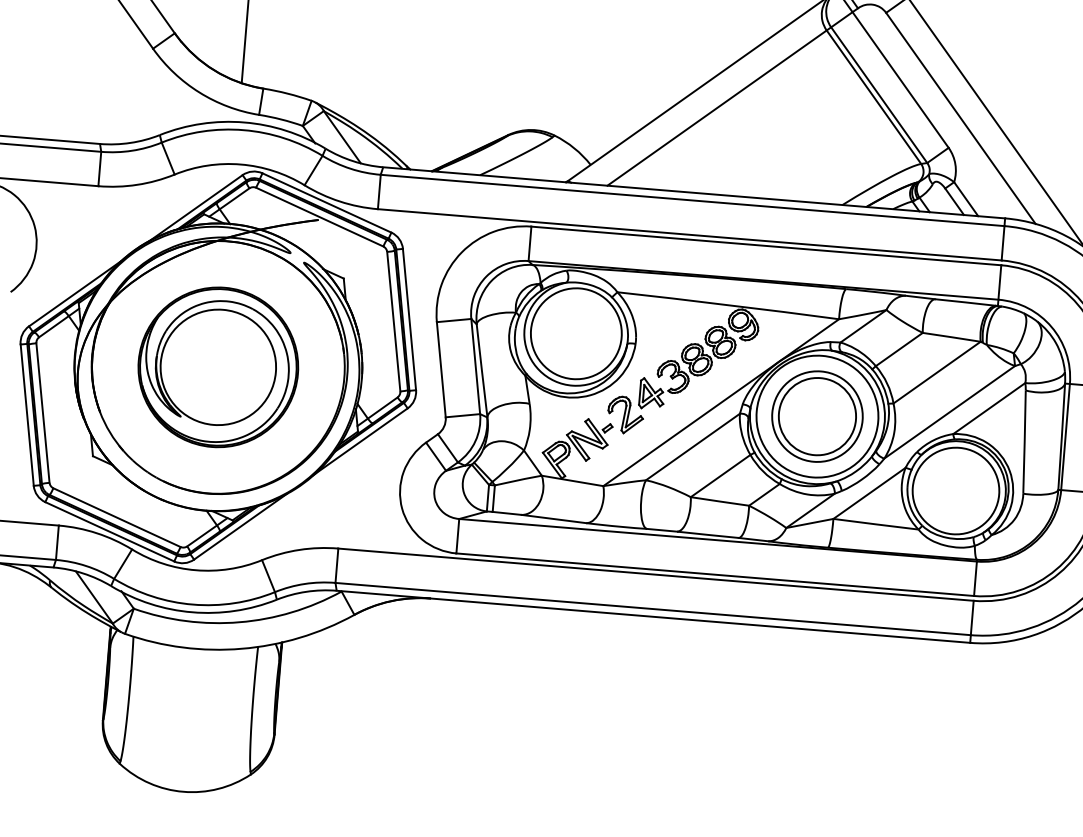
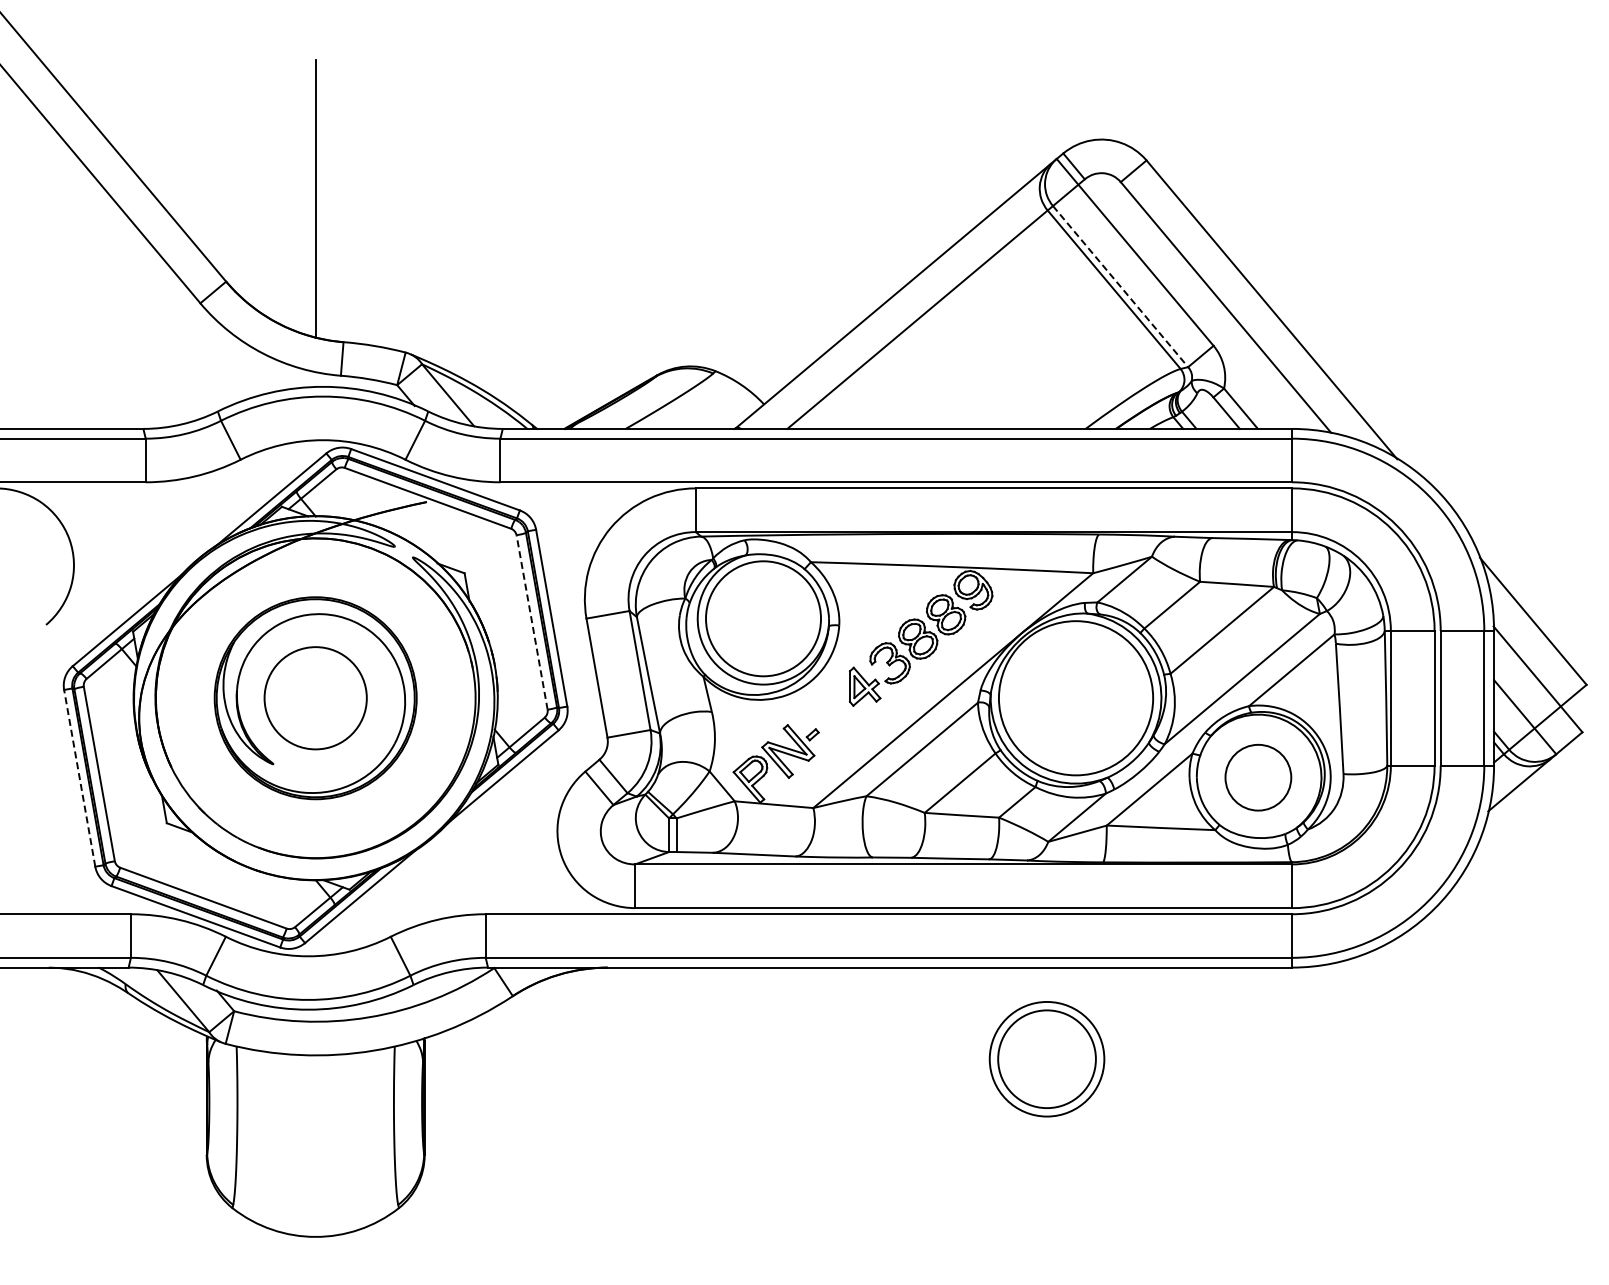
line: (879, 95) -> (1120, 286), solid -> dashed
line: (394, 321) -> (532, 622), solid -> dashed
circle: (218, 367) -> (315, 698), size x0.7
line: (27, 415) -> (79, 778), solid -> dashed
part: (625, 415) -> (834, 716), removed
part: (817, 416) -> (1046, 1059), moved
circle: (956, 490) -> (1258, 777), size x0.6

